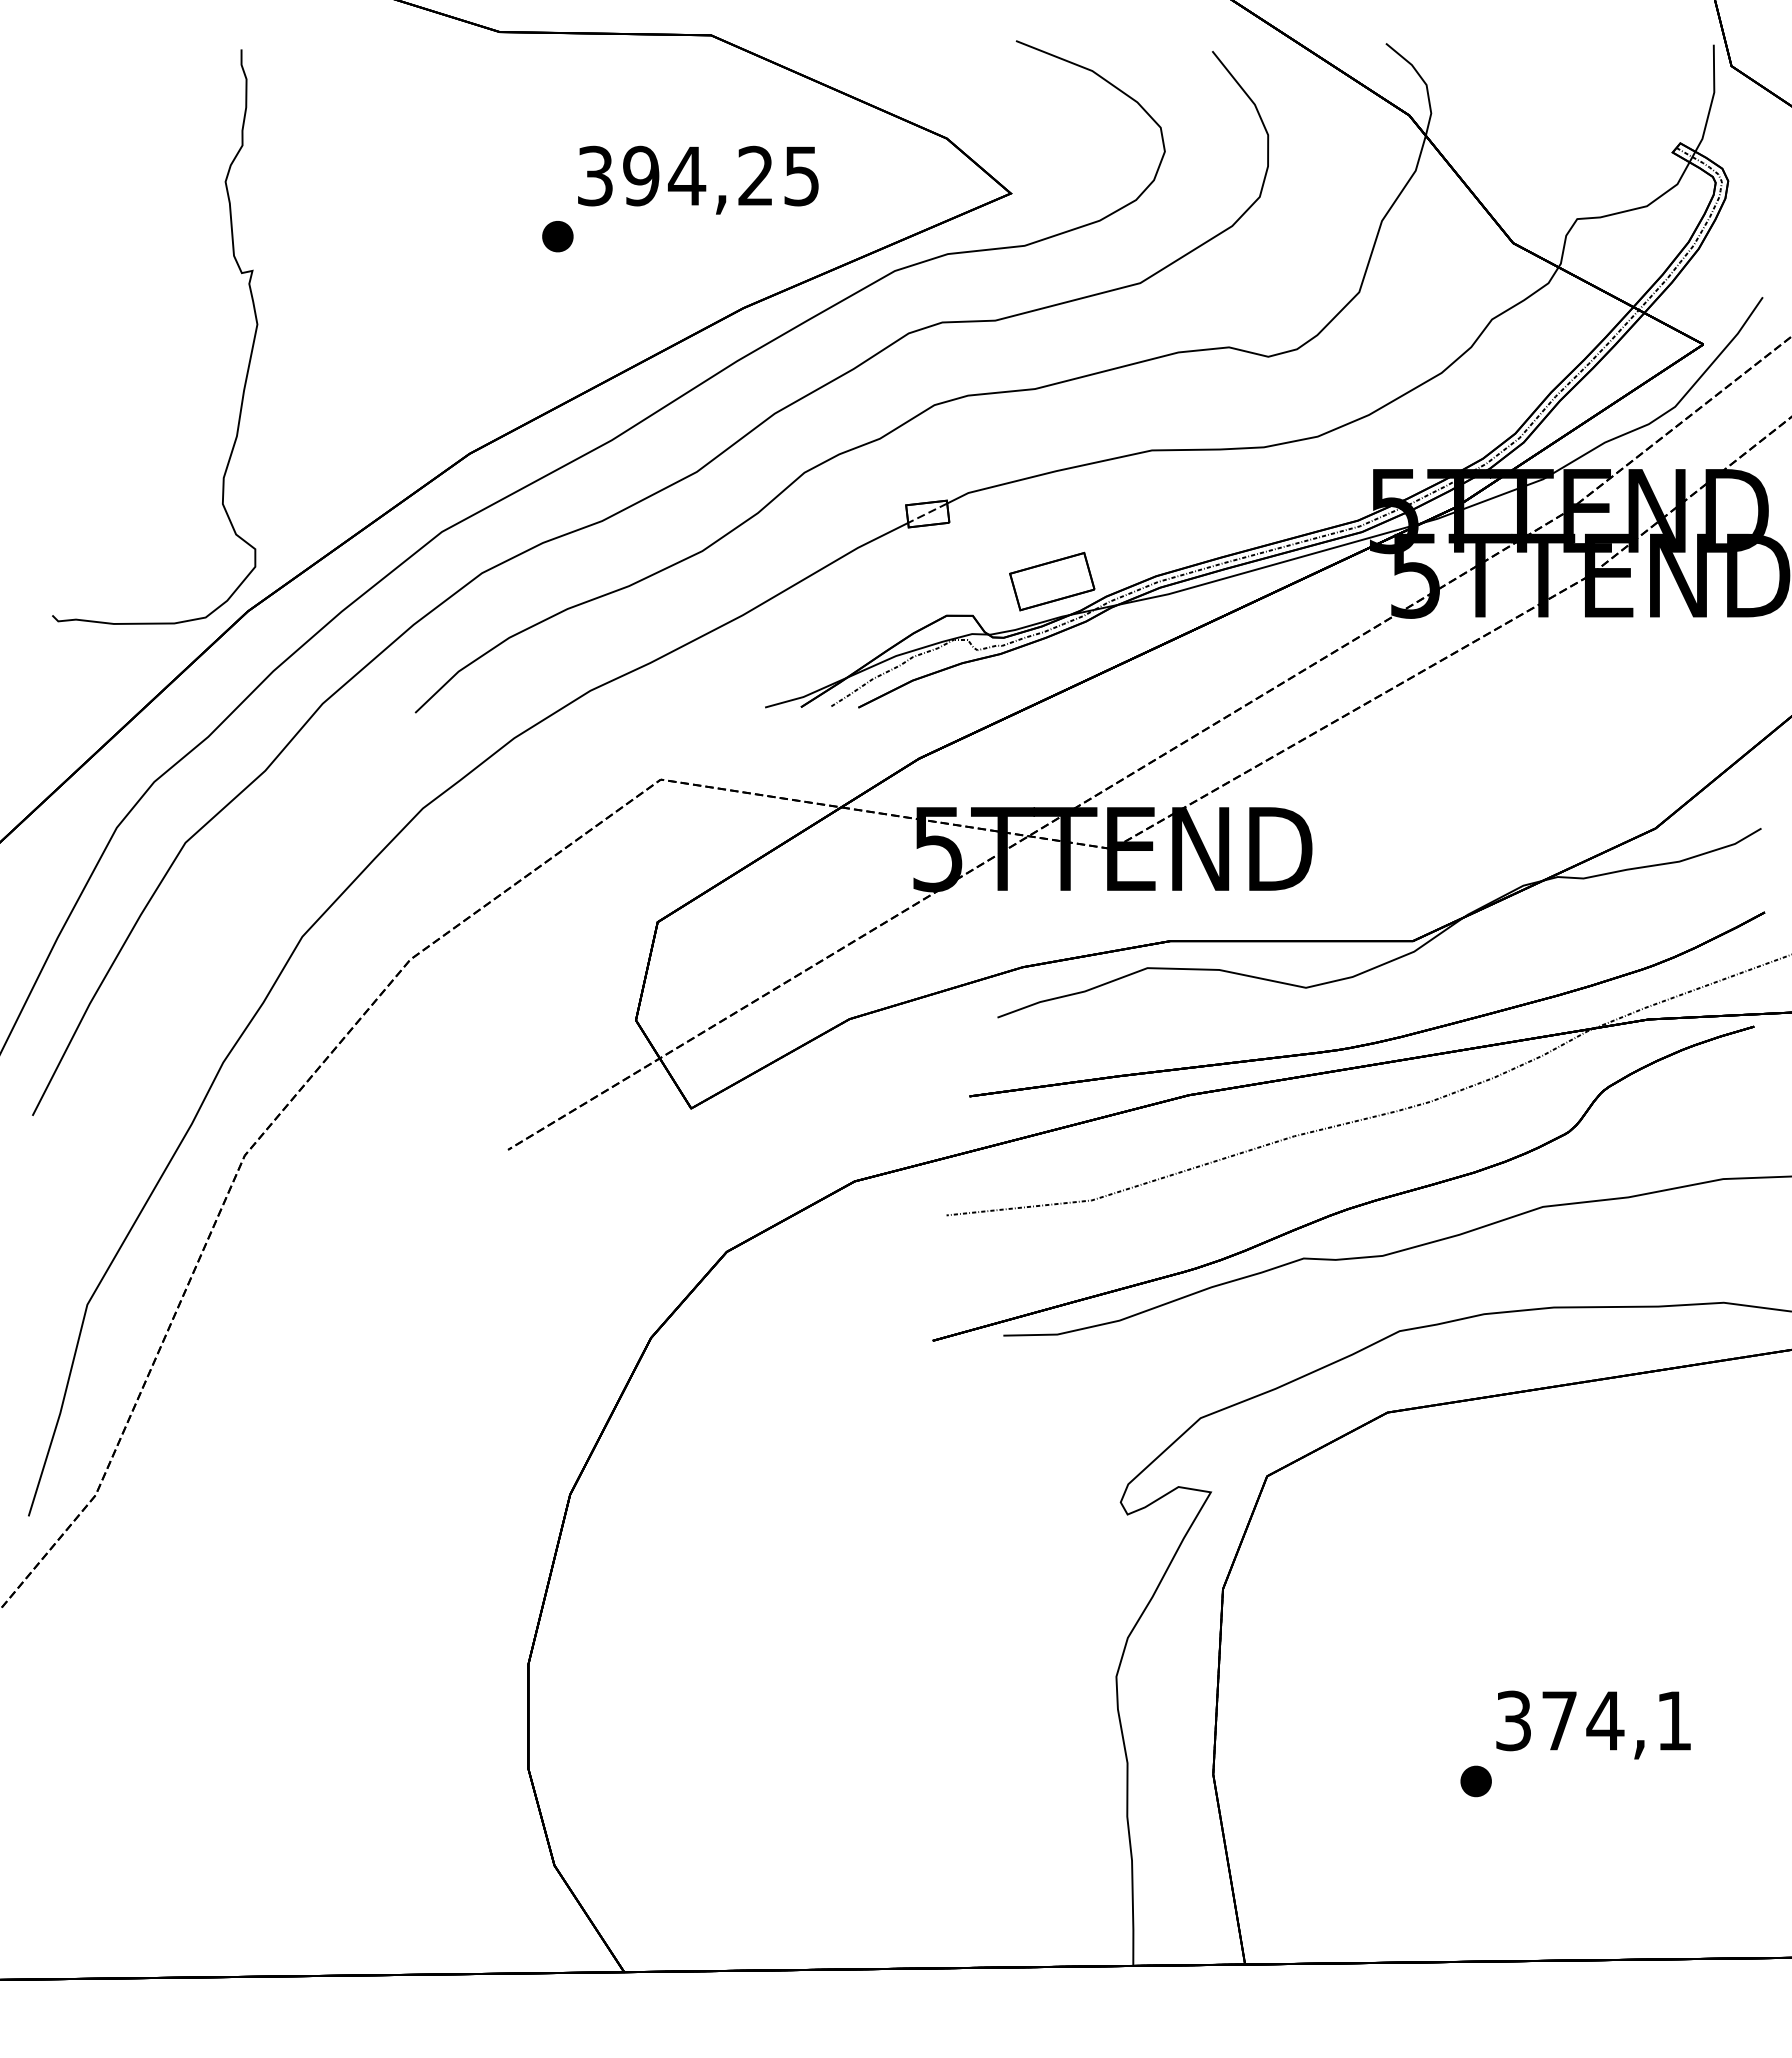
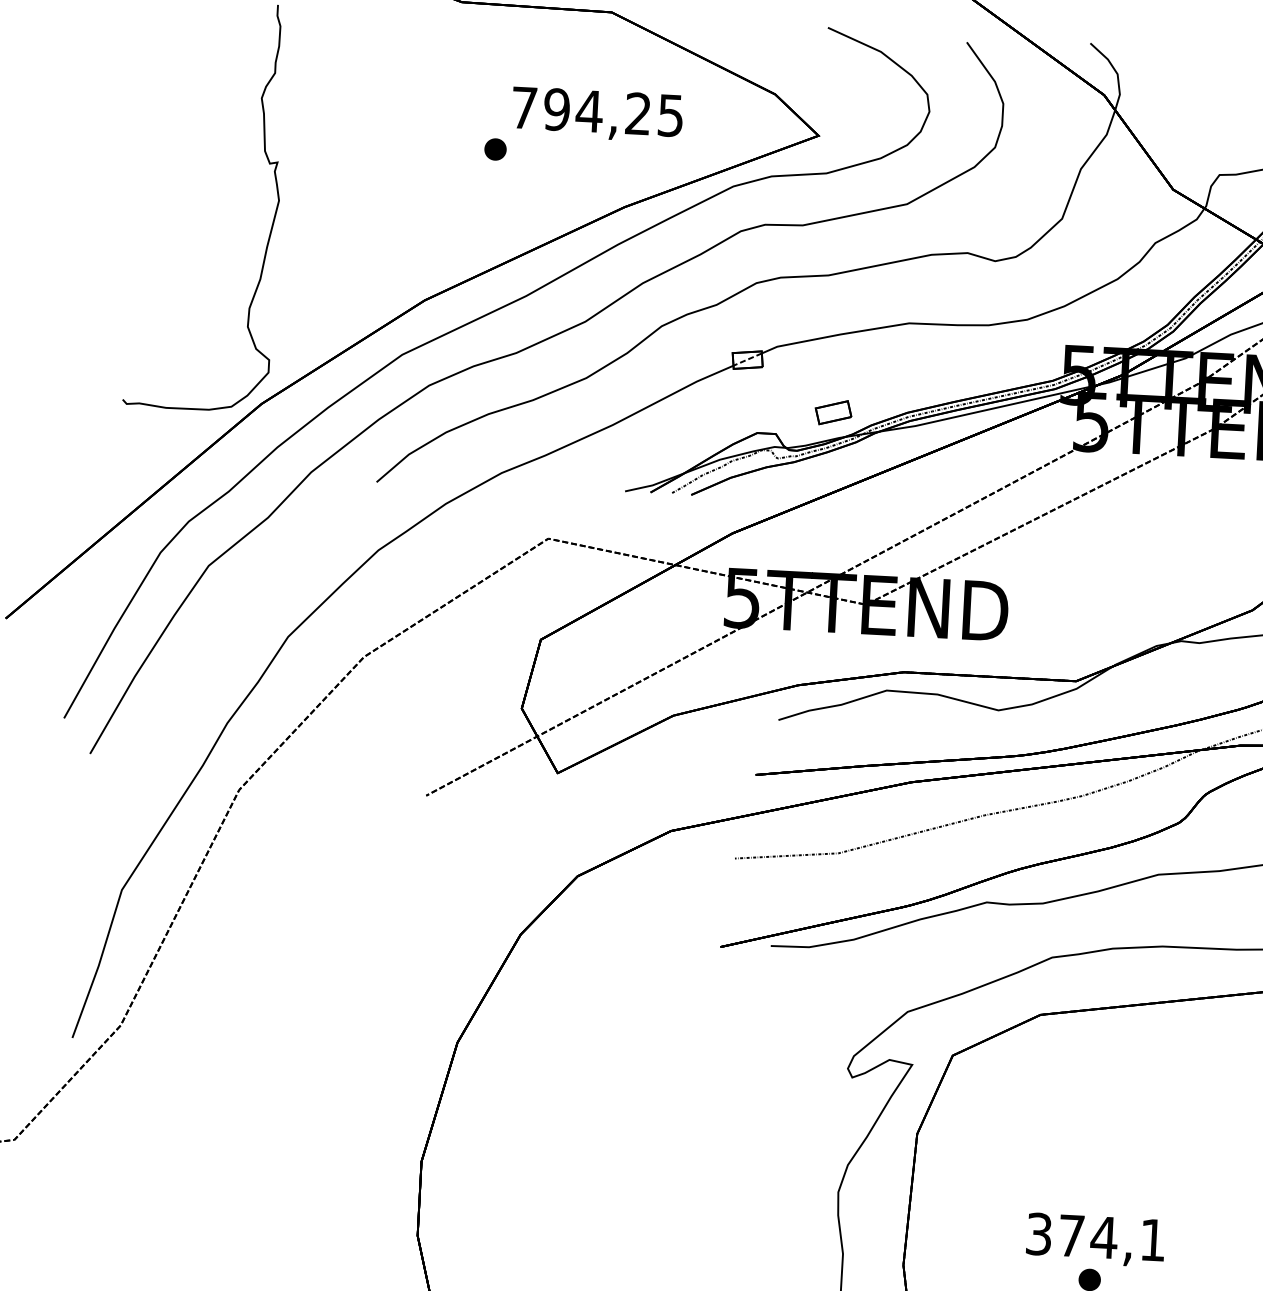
text: (595, 175) -> (524, 107), 394,25 -> 794,25
part: (1052, 581) -> (833, 412), size x0.6
text: (1593, 1724) -> (1095, 1239), moved

